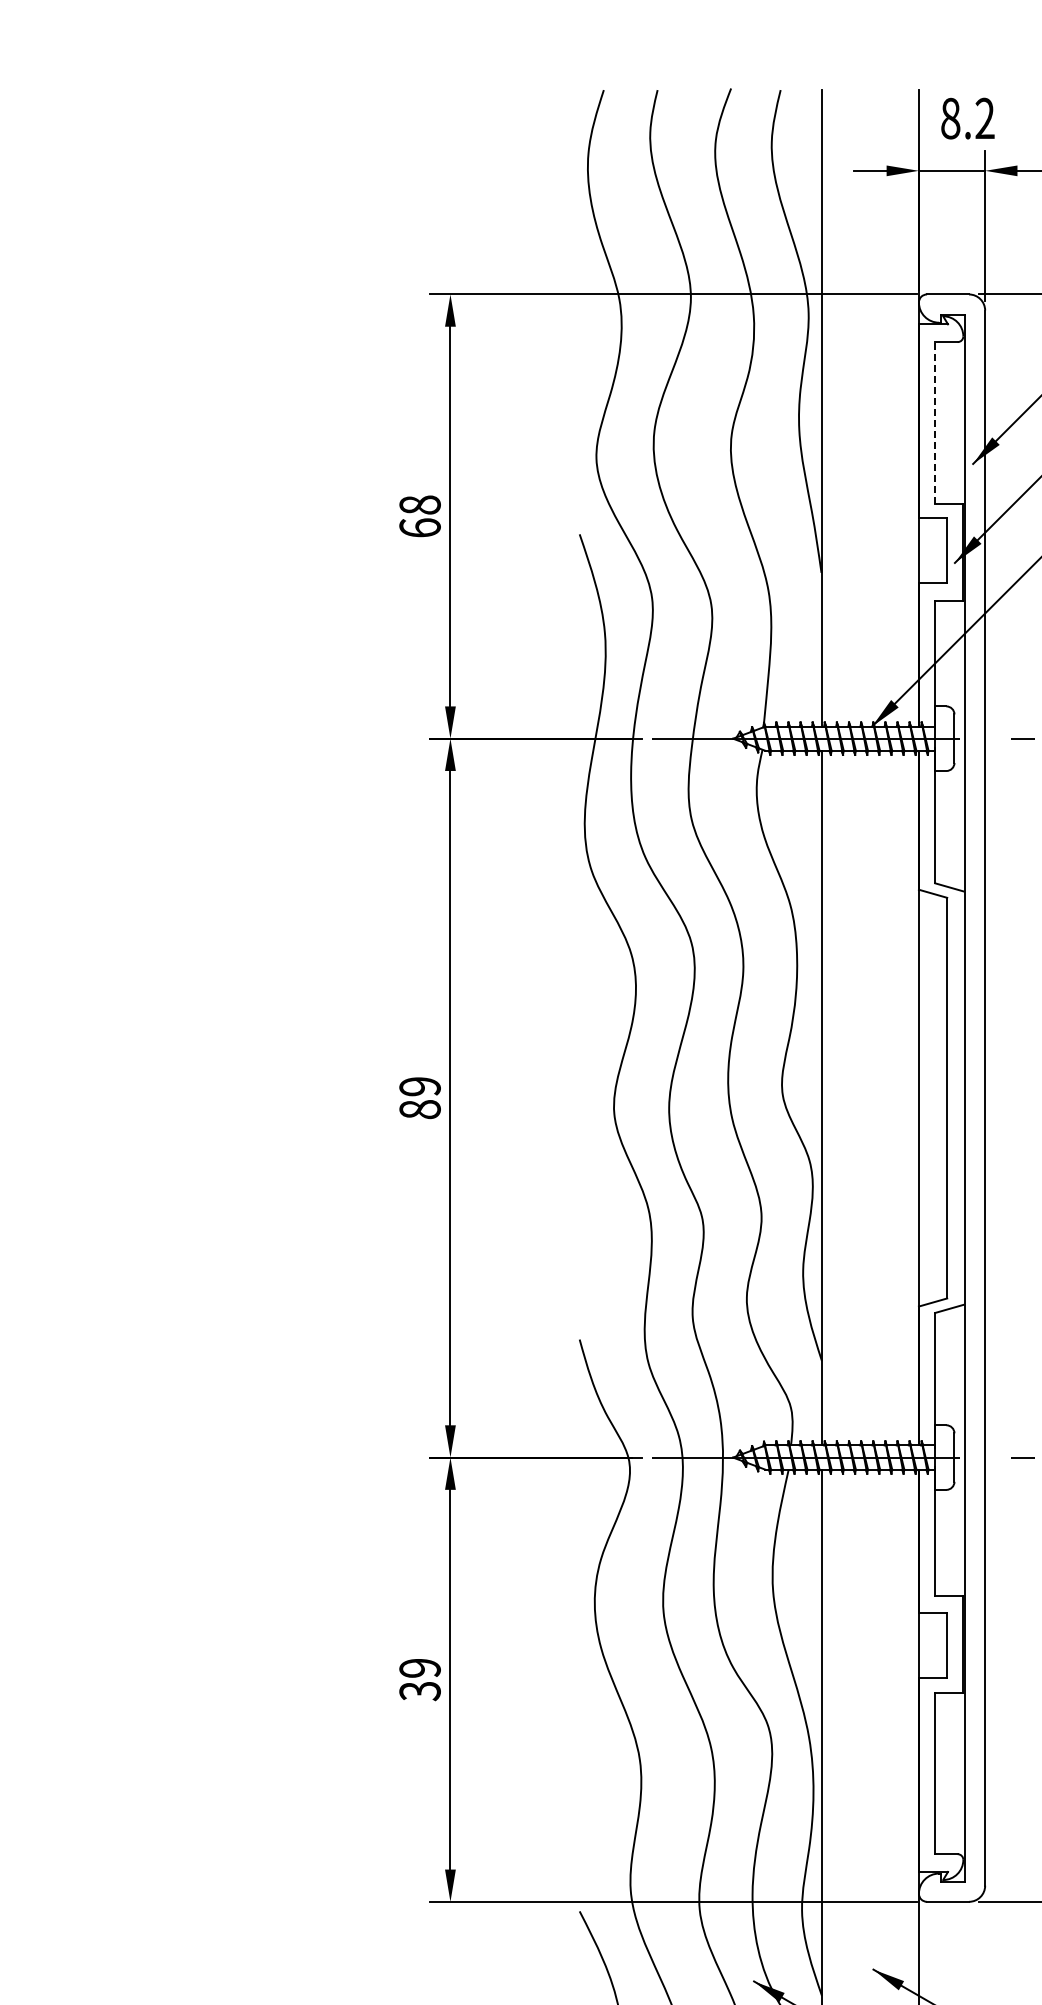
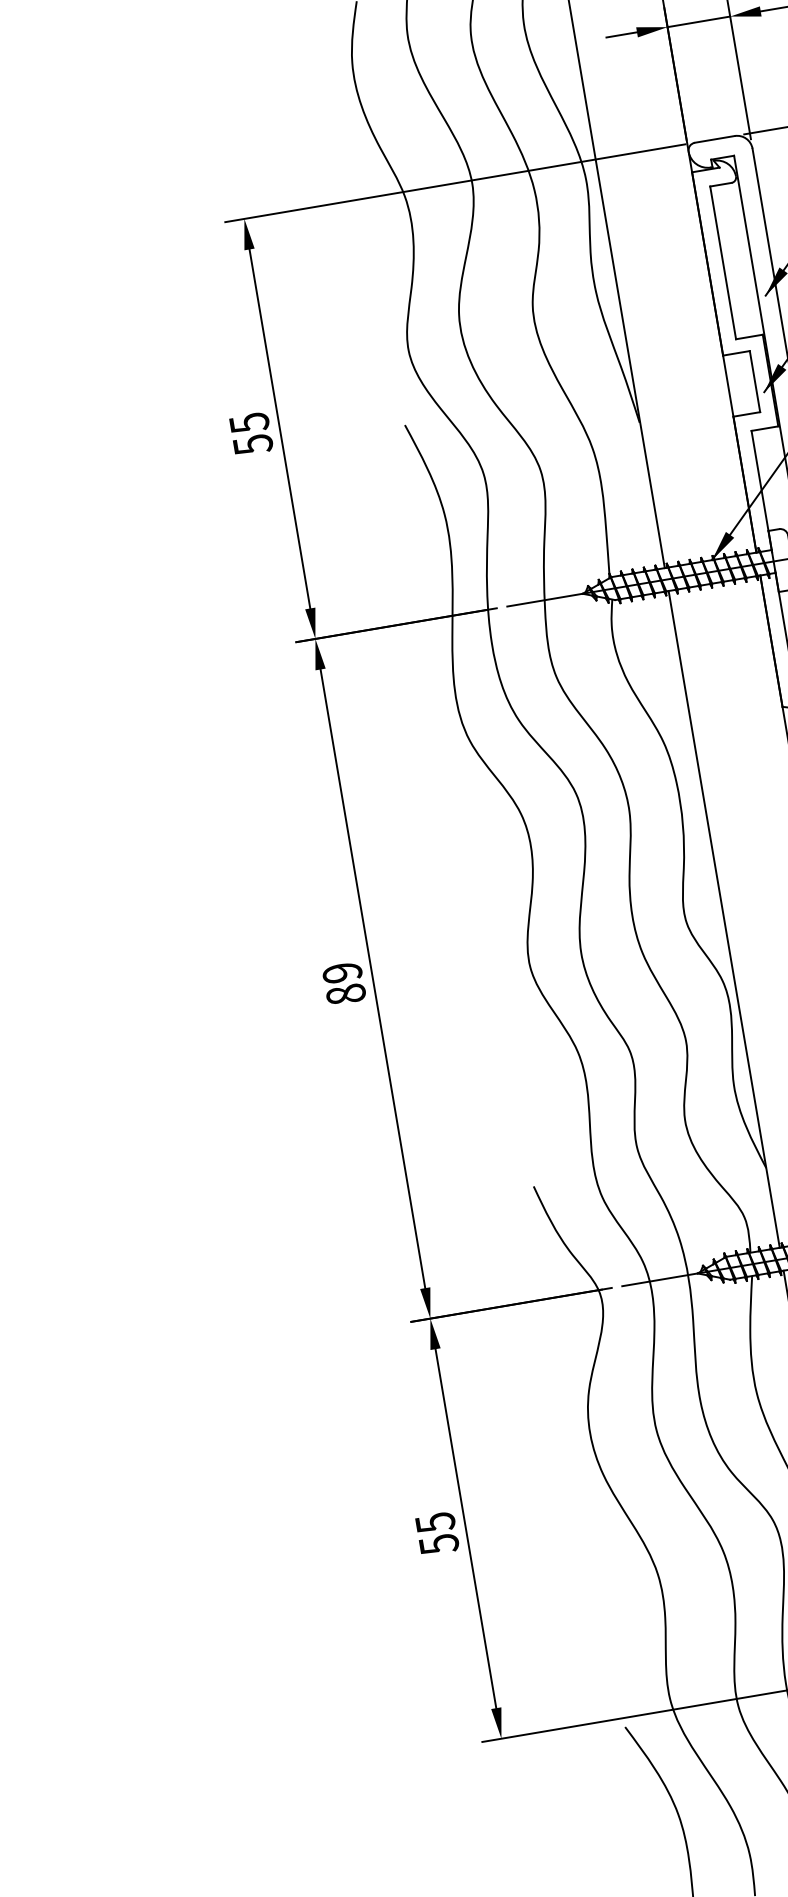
line: (935, 422) -> (723, 262), dashed -> solid
text: (419, 516) -> (250, 433), 68 -> 55
text: (419, 1679) -> (436, 1533), 39 -> 55

